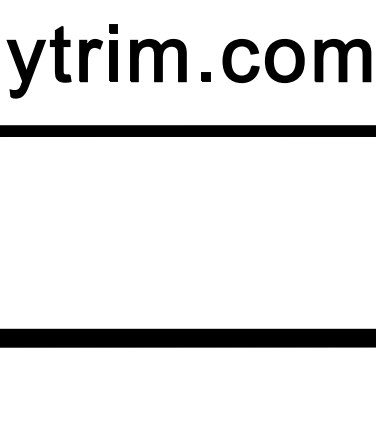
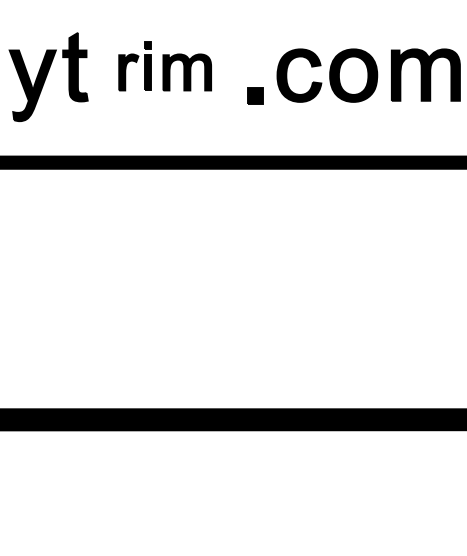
part: (132, 53) -> (164, 66), size x0.7
part: (205, 76) -> (255, 94), size x1.6

